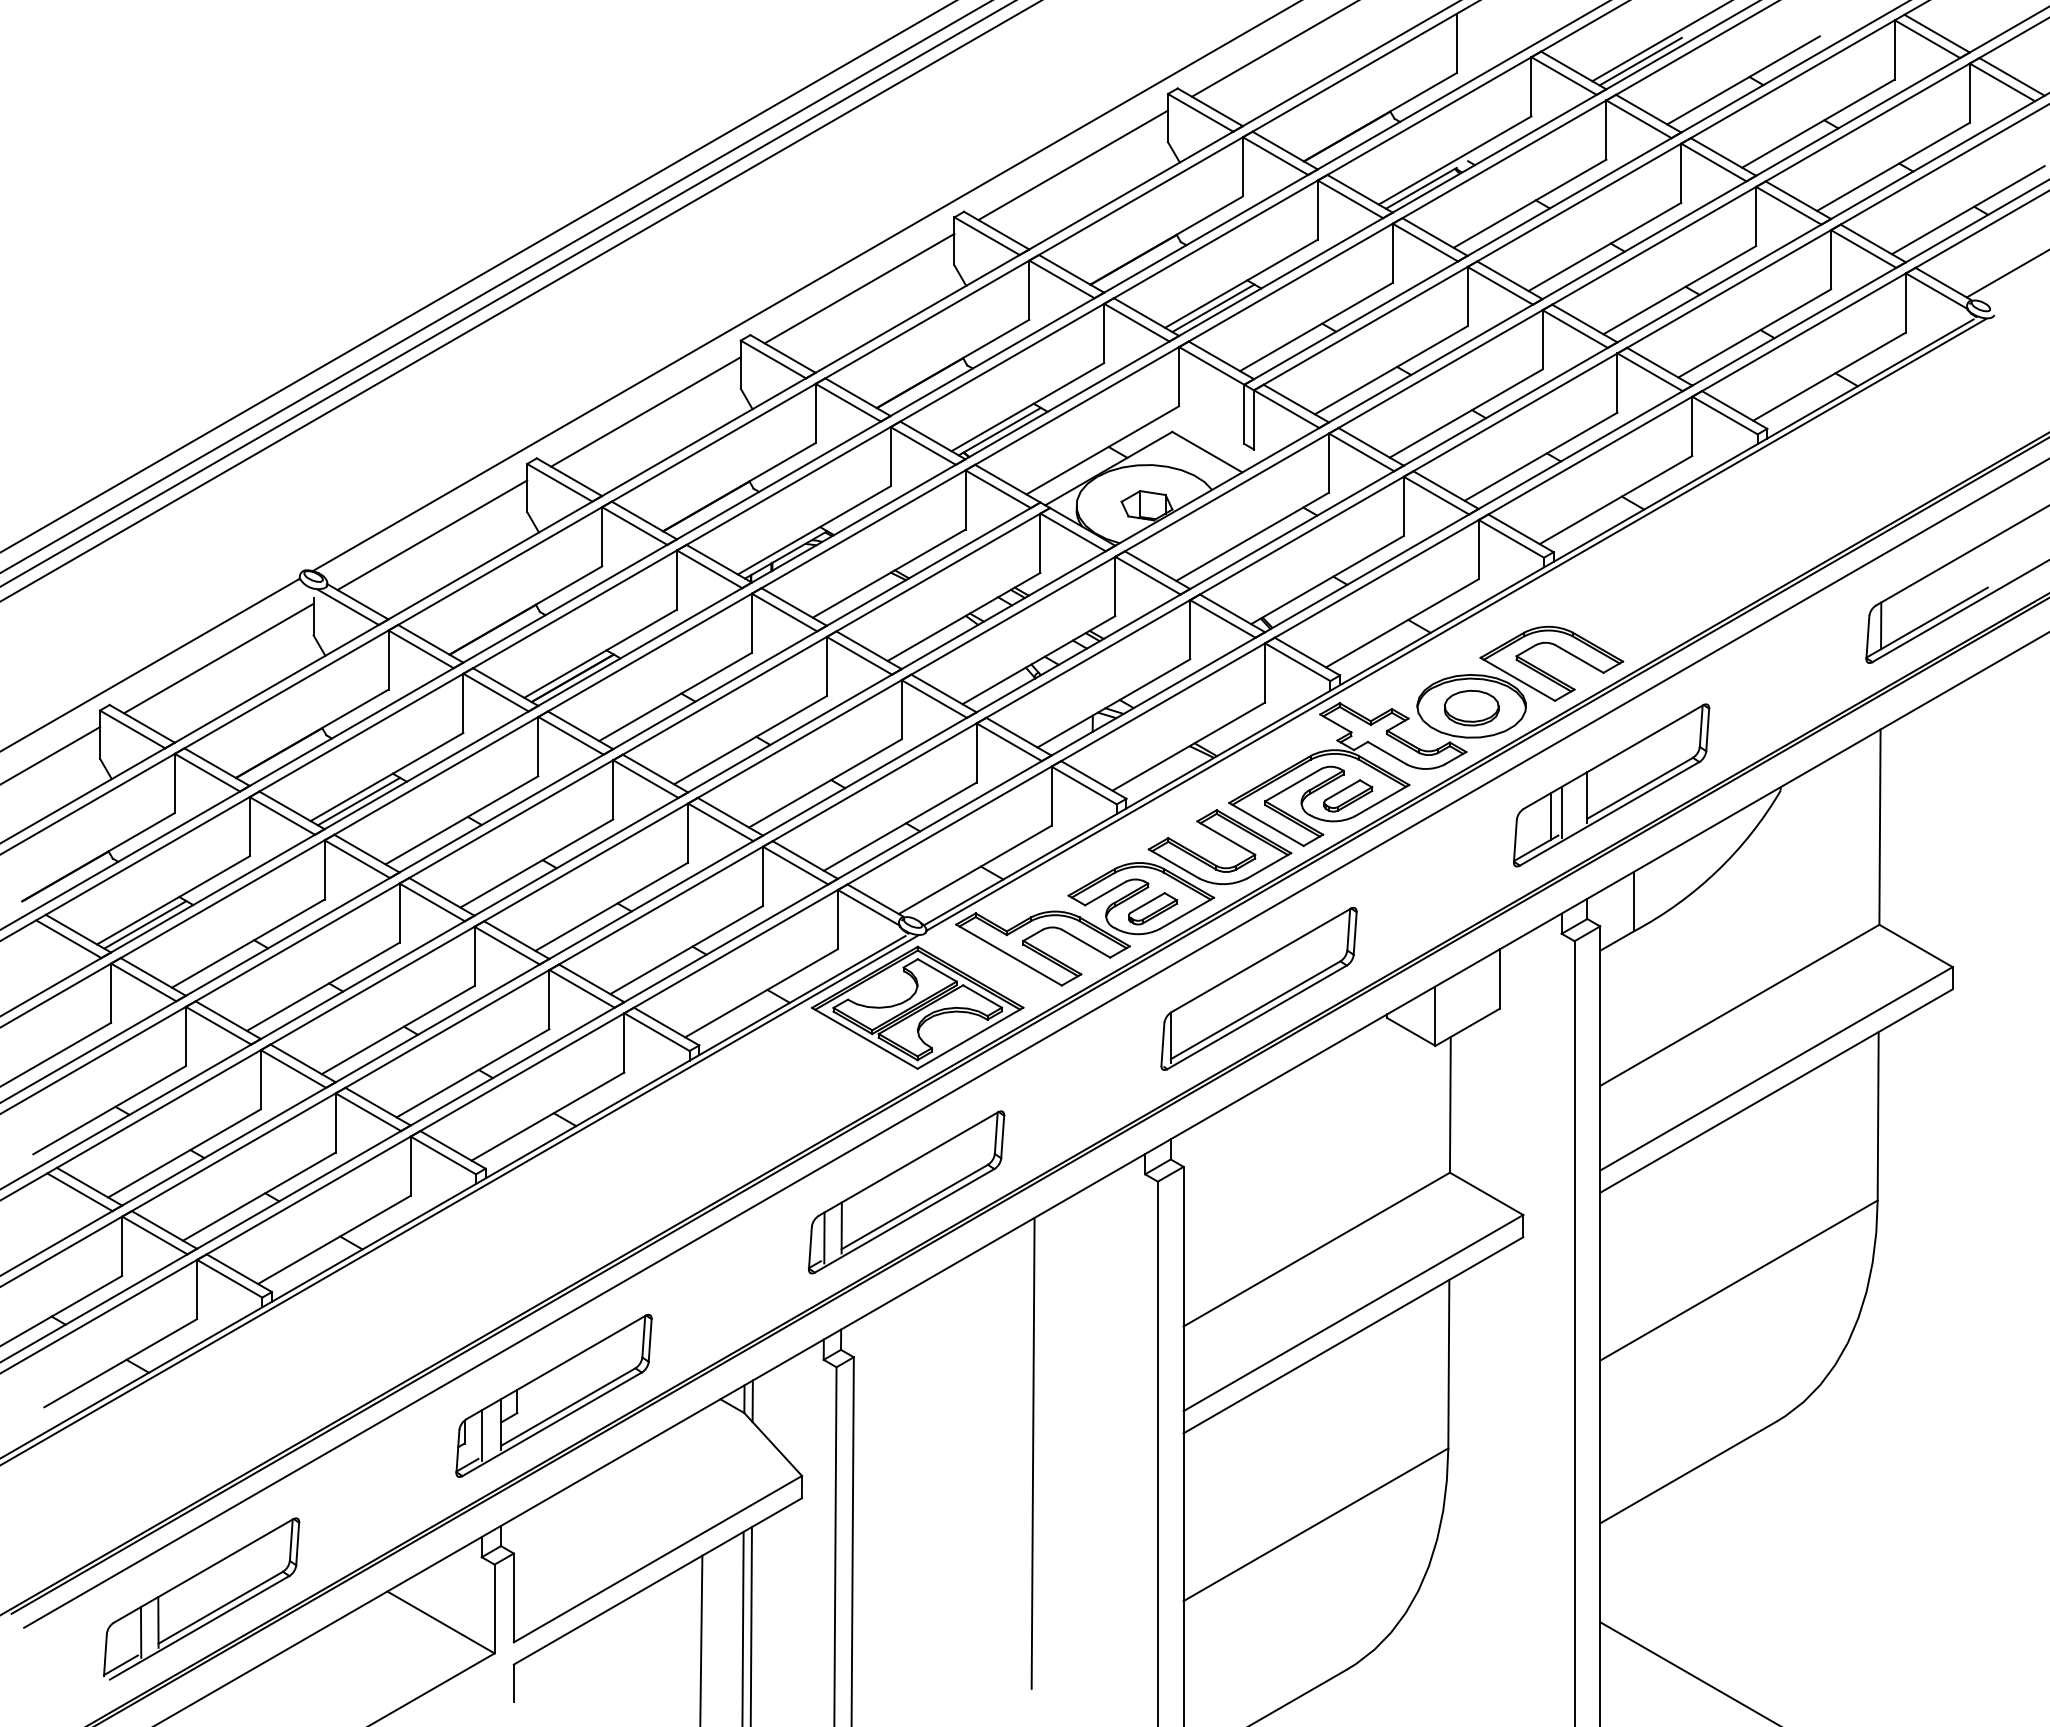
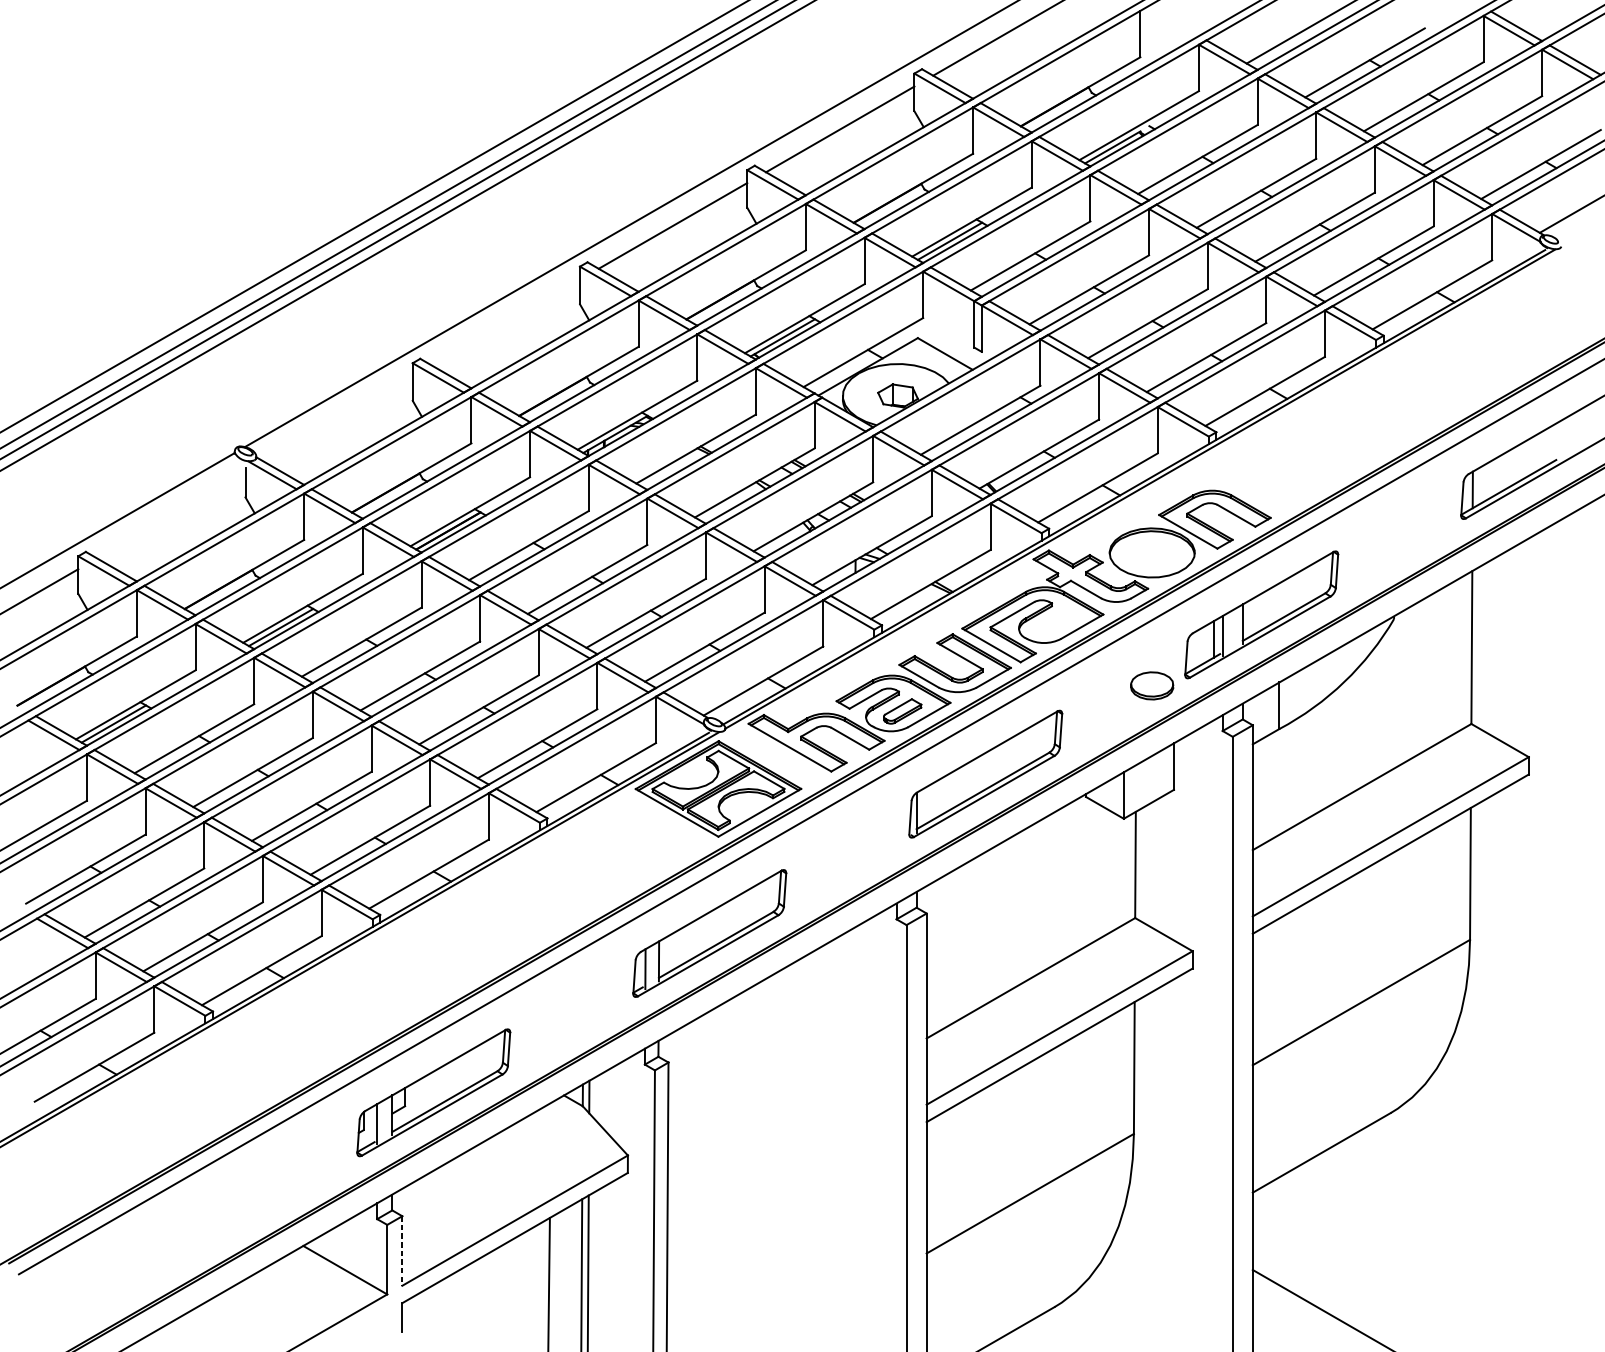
line: (1640, 61) -> (1284, 48), removed
line: (645, 411) -> (505, 322), removed
line: (432, 534) -> (338, 418), removed
line: (218, 658) -> (171, 515), removed
part: (1471, 707) -> (1152, 685), moved
part: (1348, 795) -> (1055, 622), removed
line: (1032, 1452) -> (808, 1137), removed
part: (201, 1598) -> (157, 1251), removed
line: (513, 1598) -> (402, 1251), solid -> dashed

